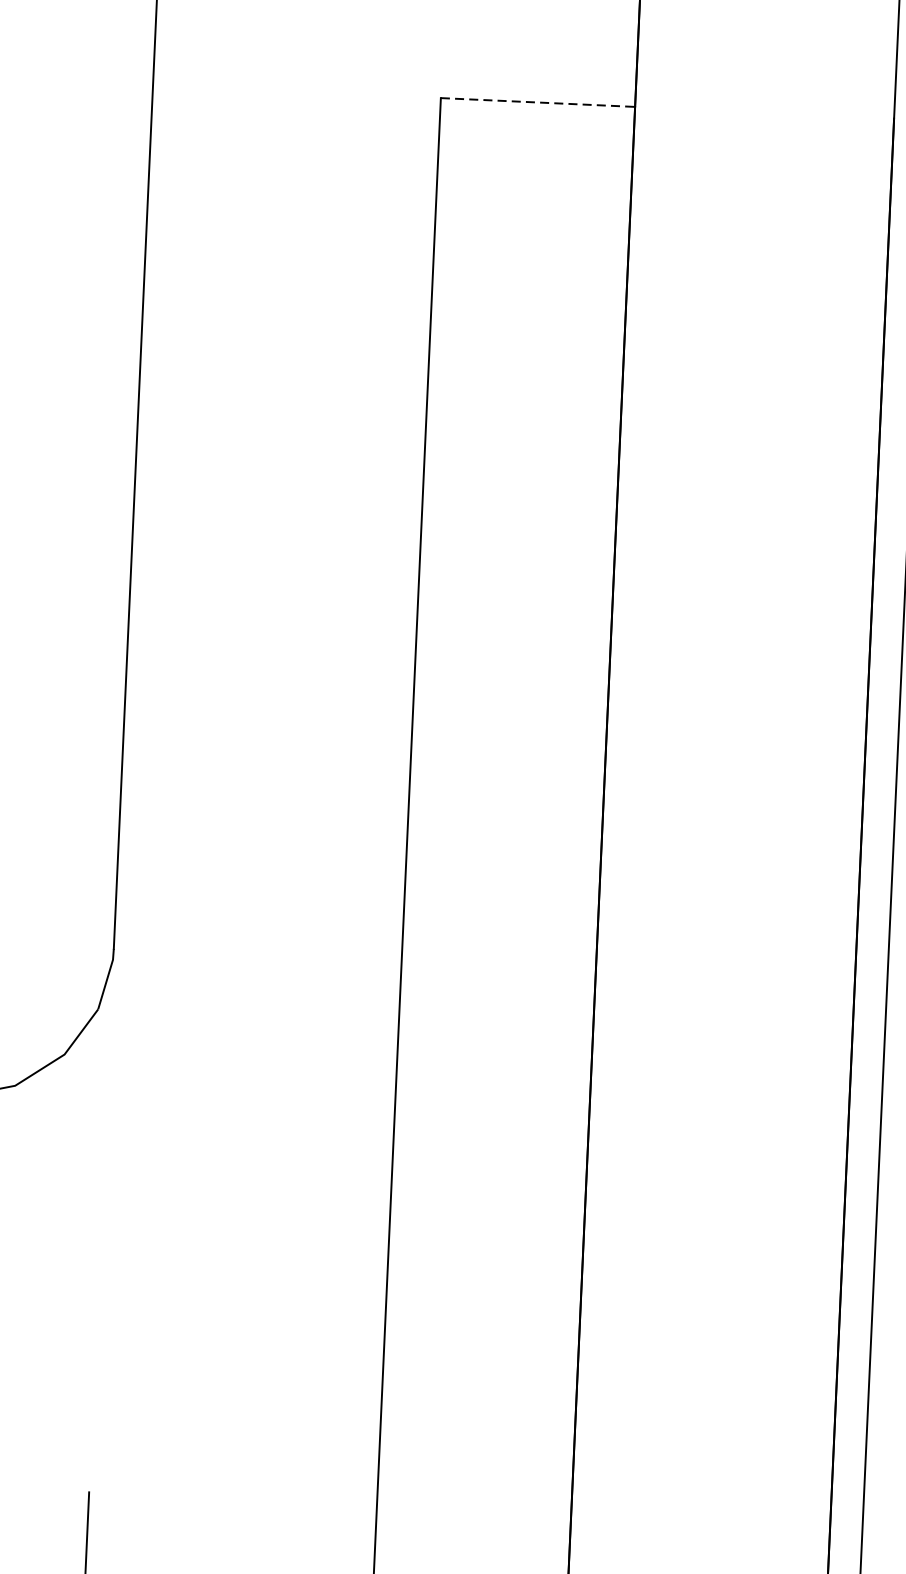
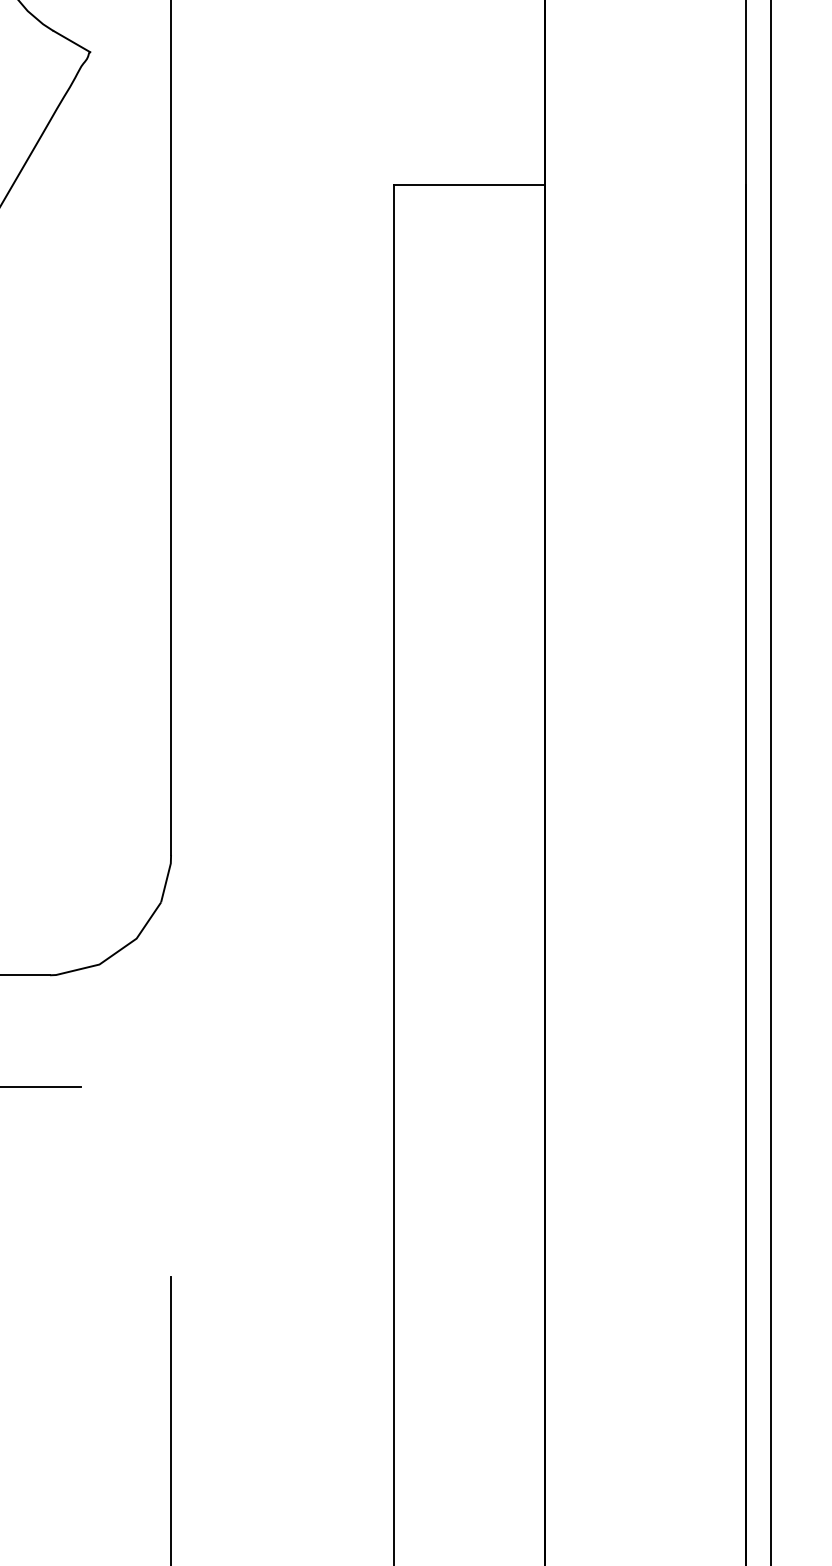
line: (538, 102) -> (470, 184), dashed -> solid

